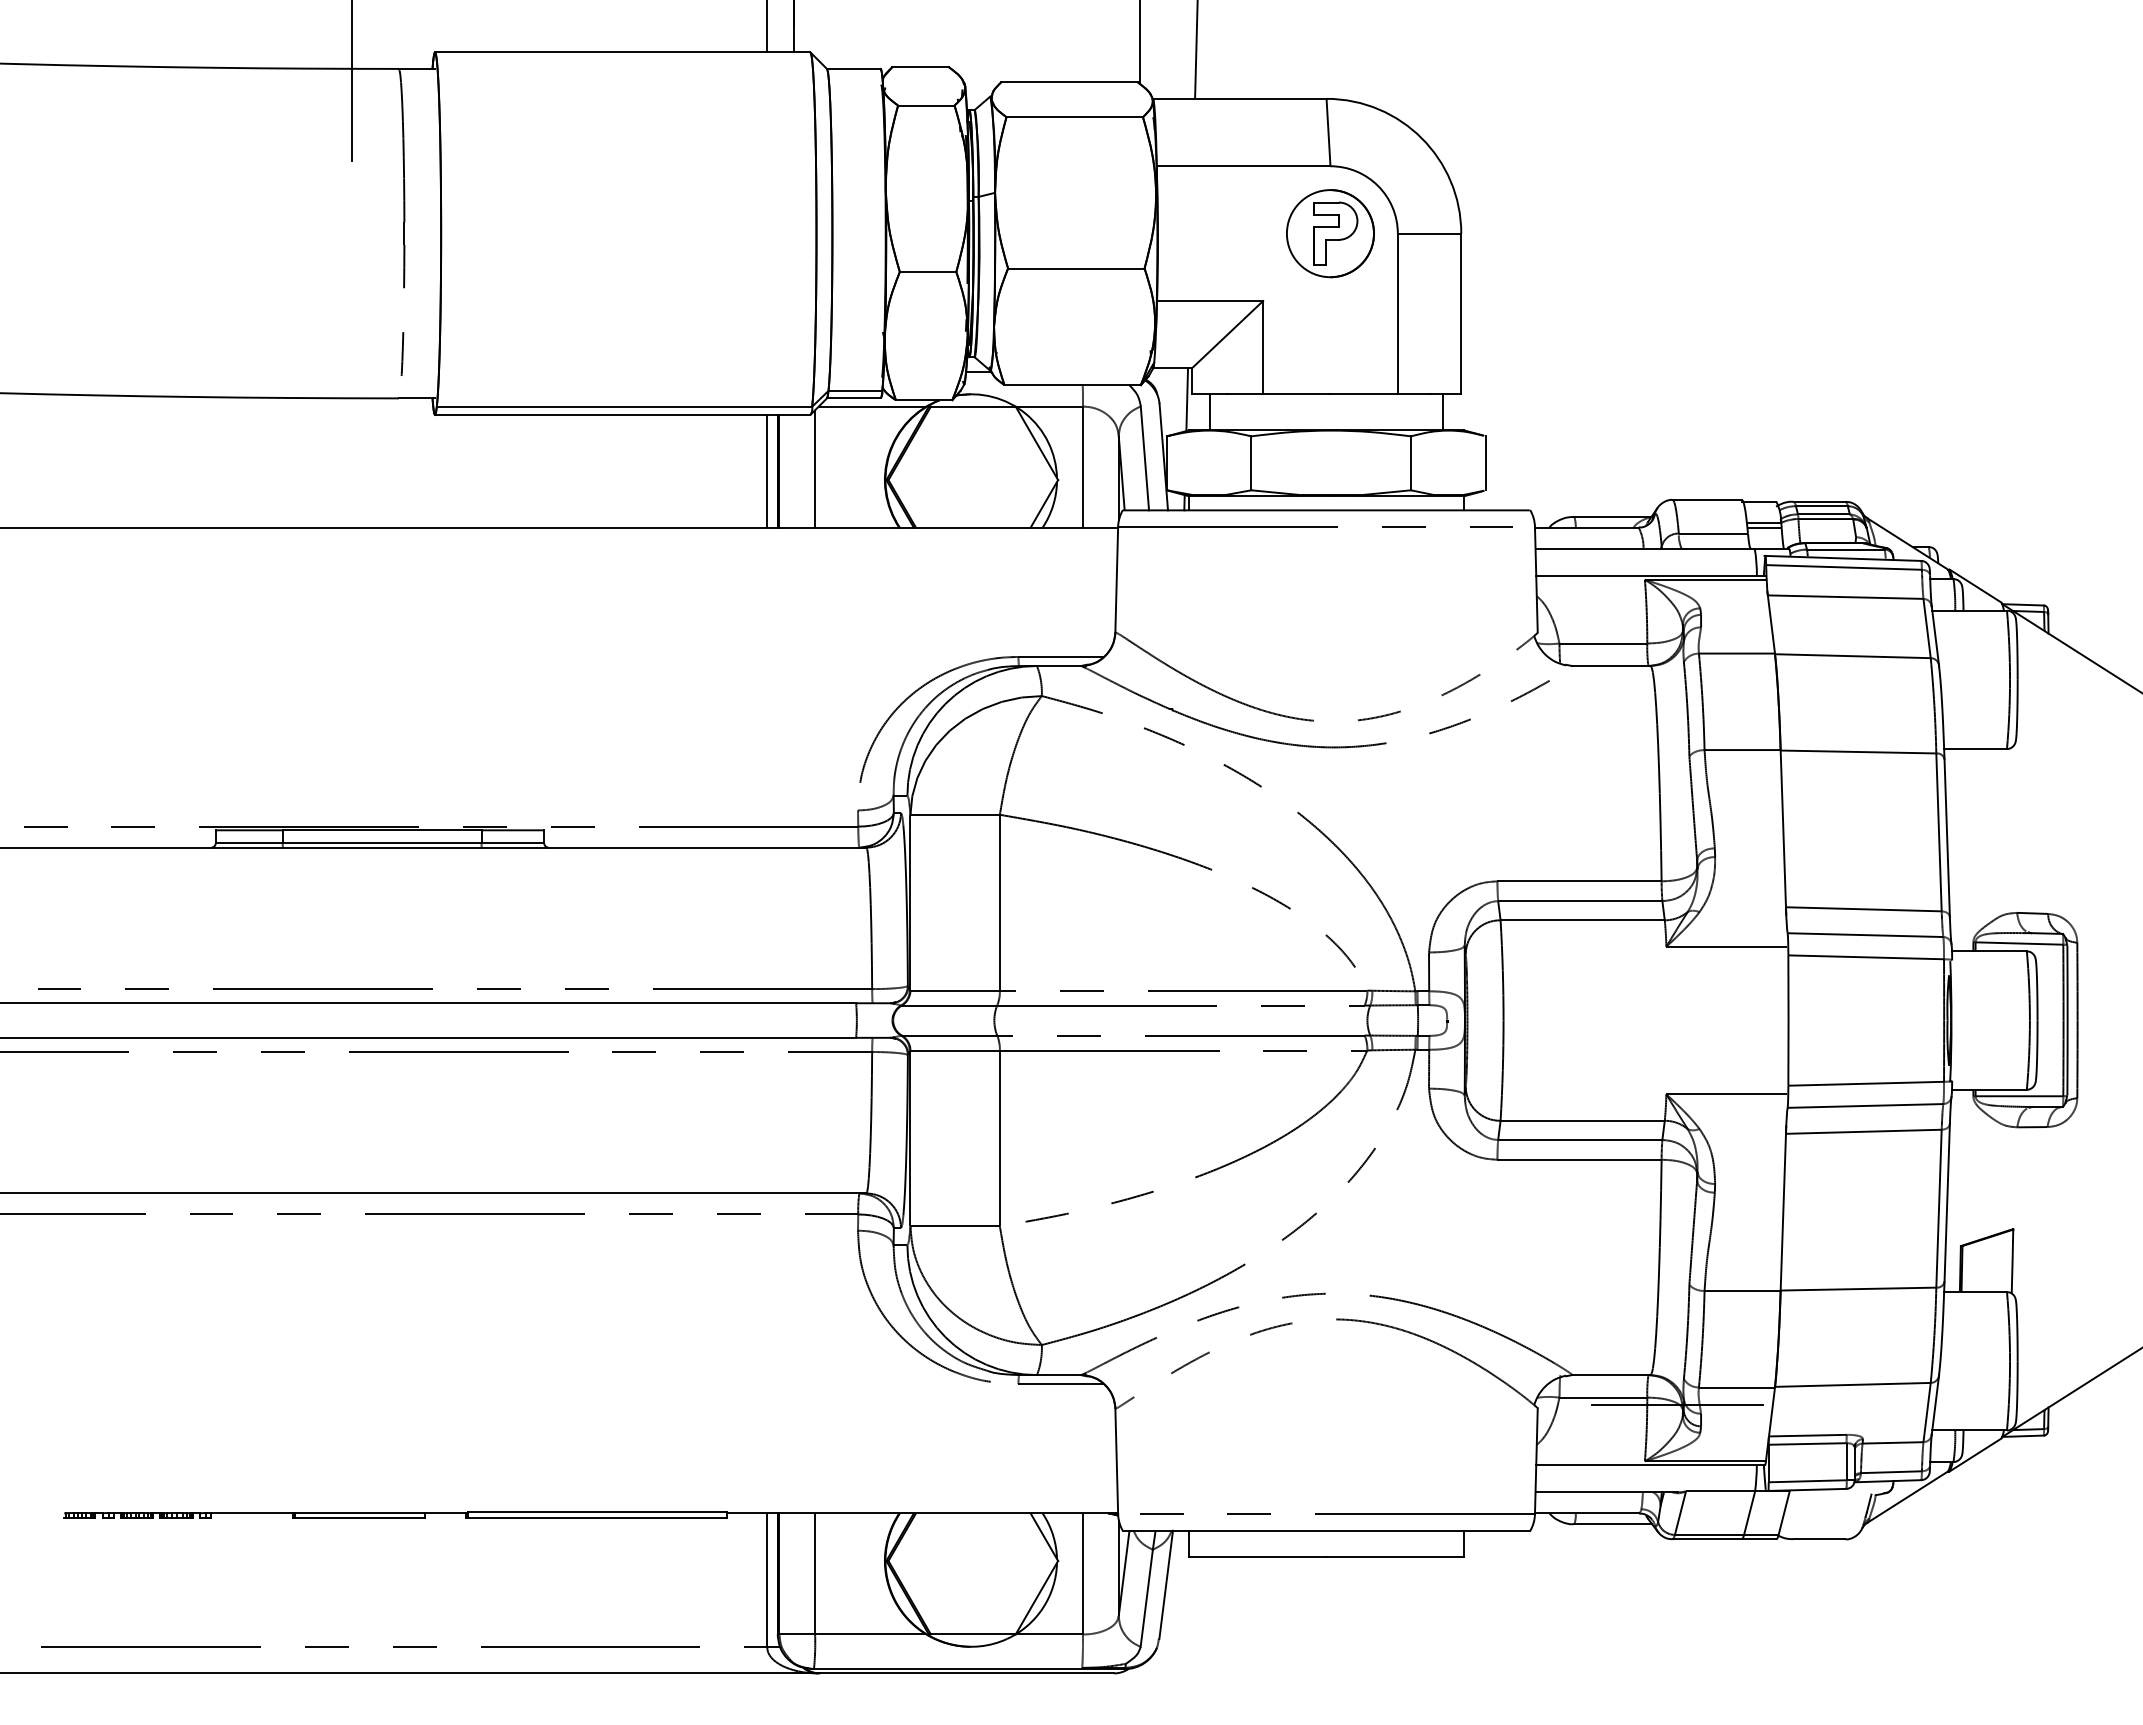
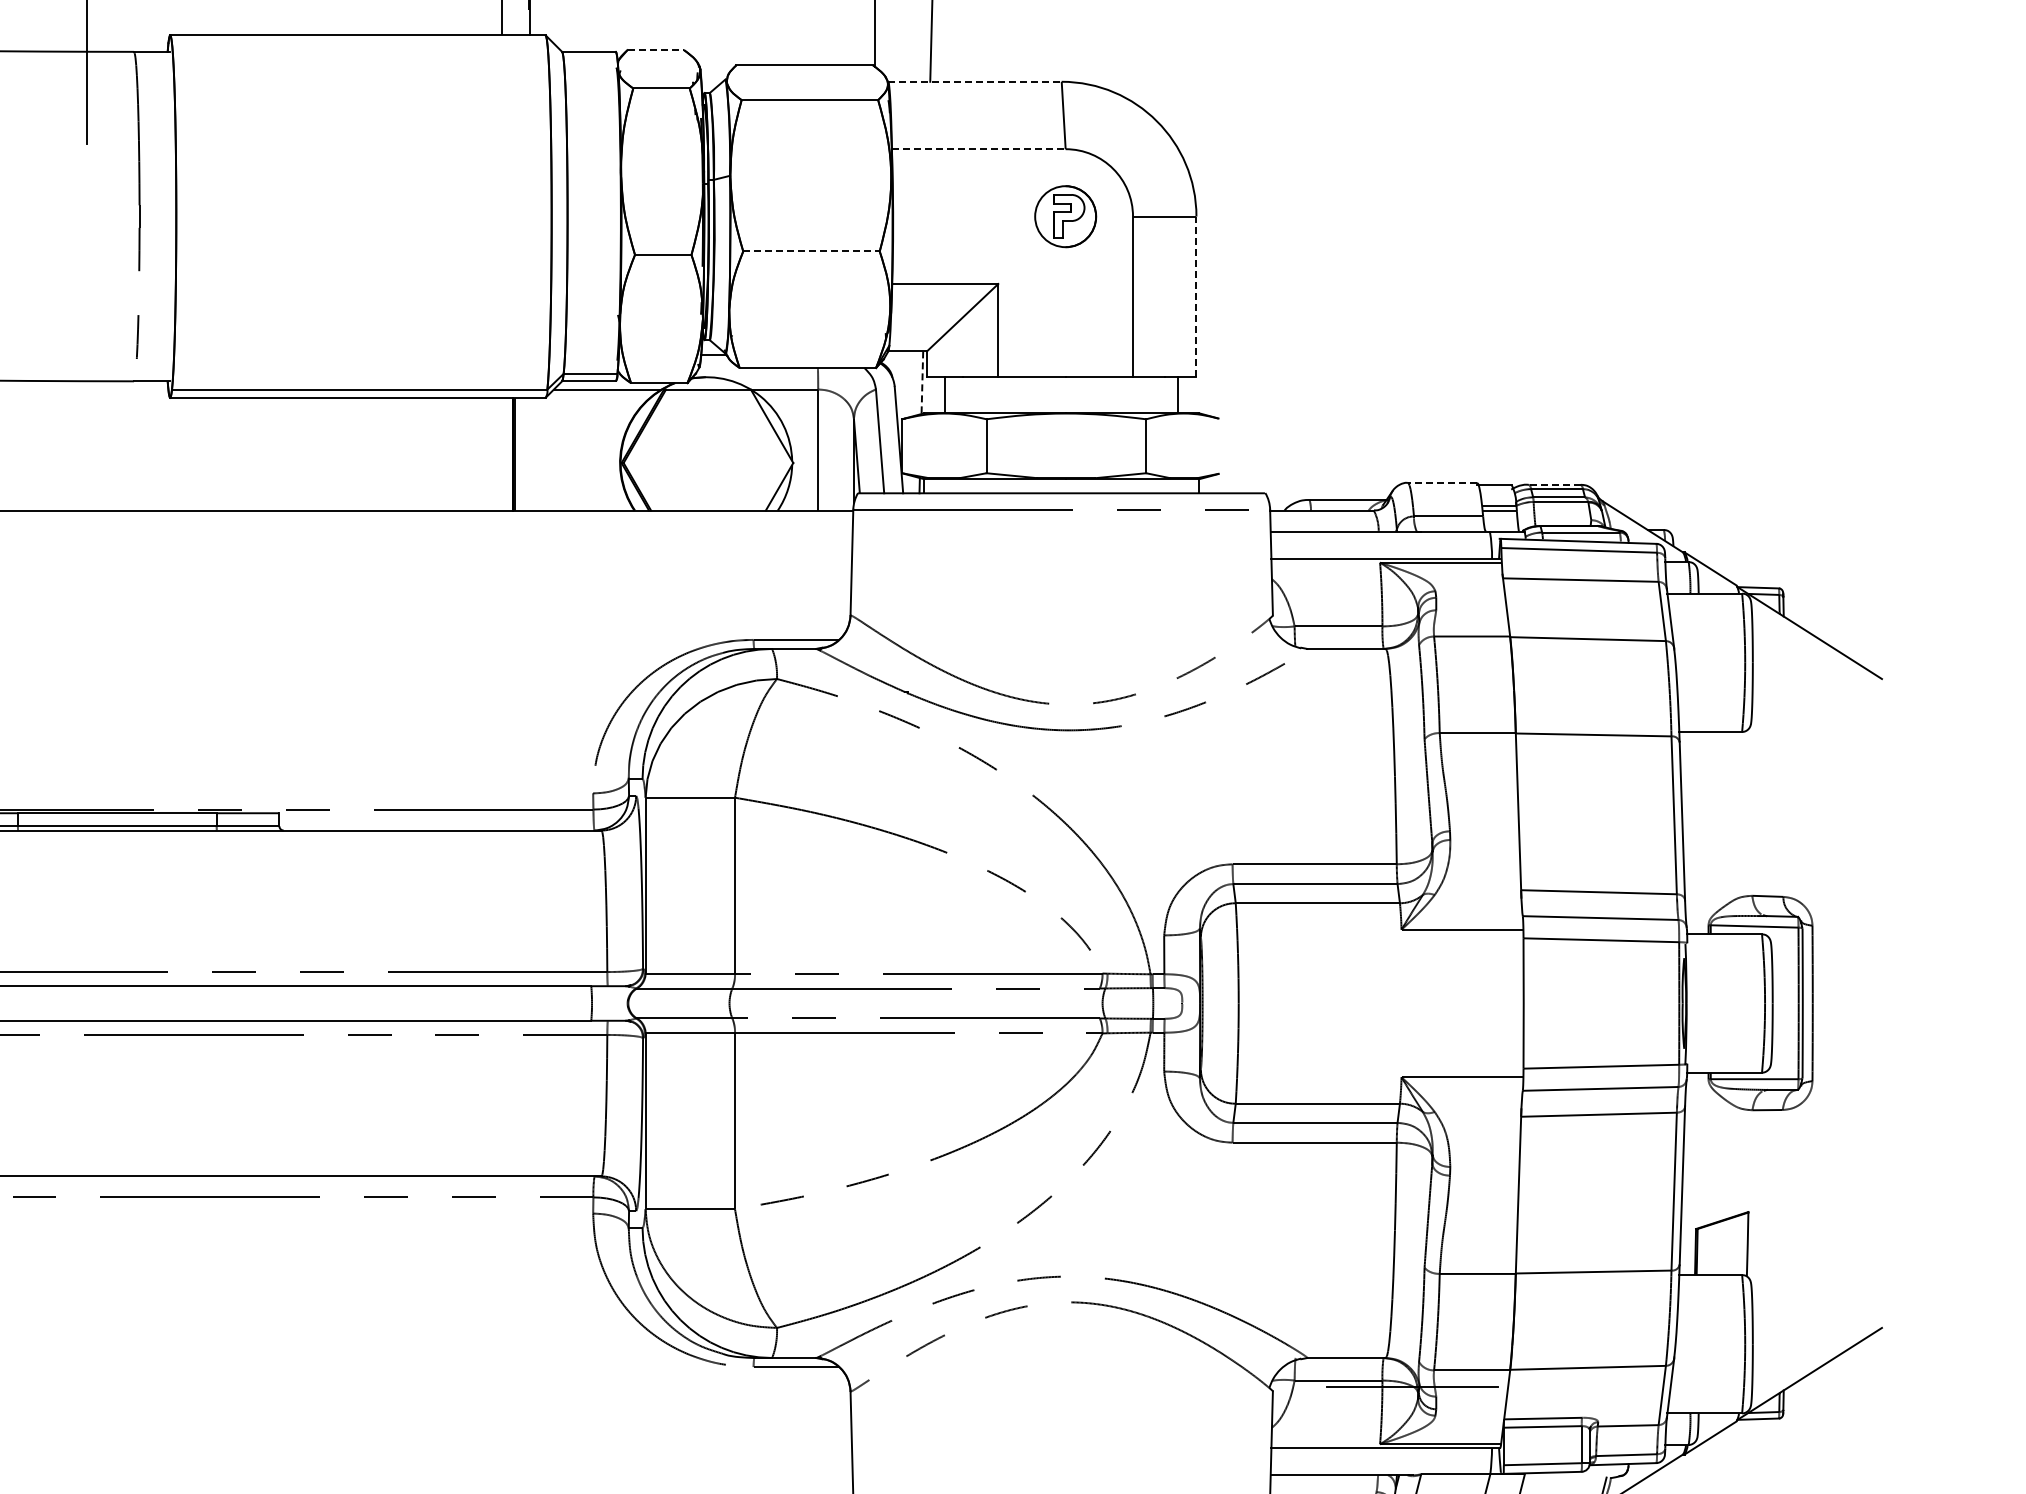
line: (921, 67) -> (656, 50), solid -> dashed
line: (1239, 98) -> (974, 81), solid -> dashed
line: (1243, 166) -> (978, 149), solid -> dashed
part: (1330, 233) -> (1065, 216), size x0.7
line: (1076, 268) -> (811, 251), solid -> dashed
line: (1461, 313) -> (1196, 296), solid -> dashed
line: (1187, 400) -> (922, 383), solid -> dashed
line: (1486, 463) -> (1221, 446), removed
line: (815, 468) -> (550, 451), removed
line: (767, 470) -> (502, 453), removed
line: (1707, 499) -> (1442, 482), solid -> dashed
line: (1819, 501) -> (1554, 484), solid -> dashed

